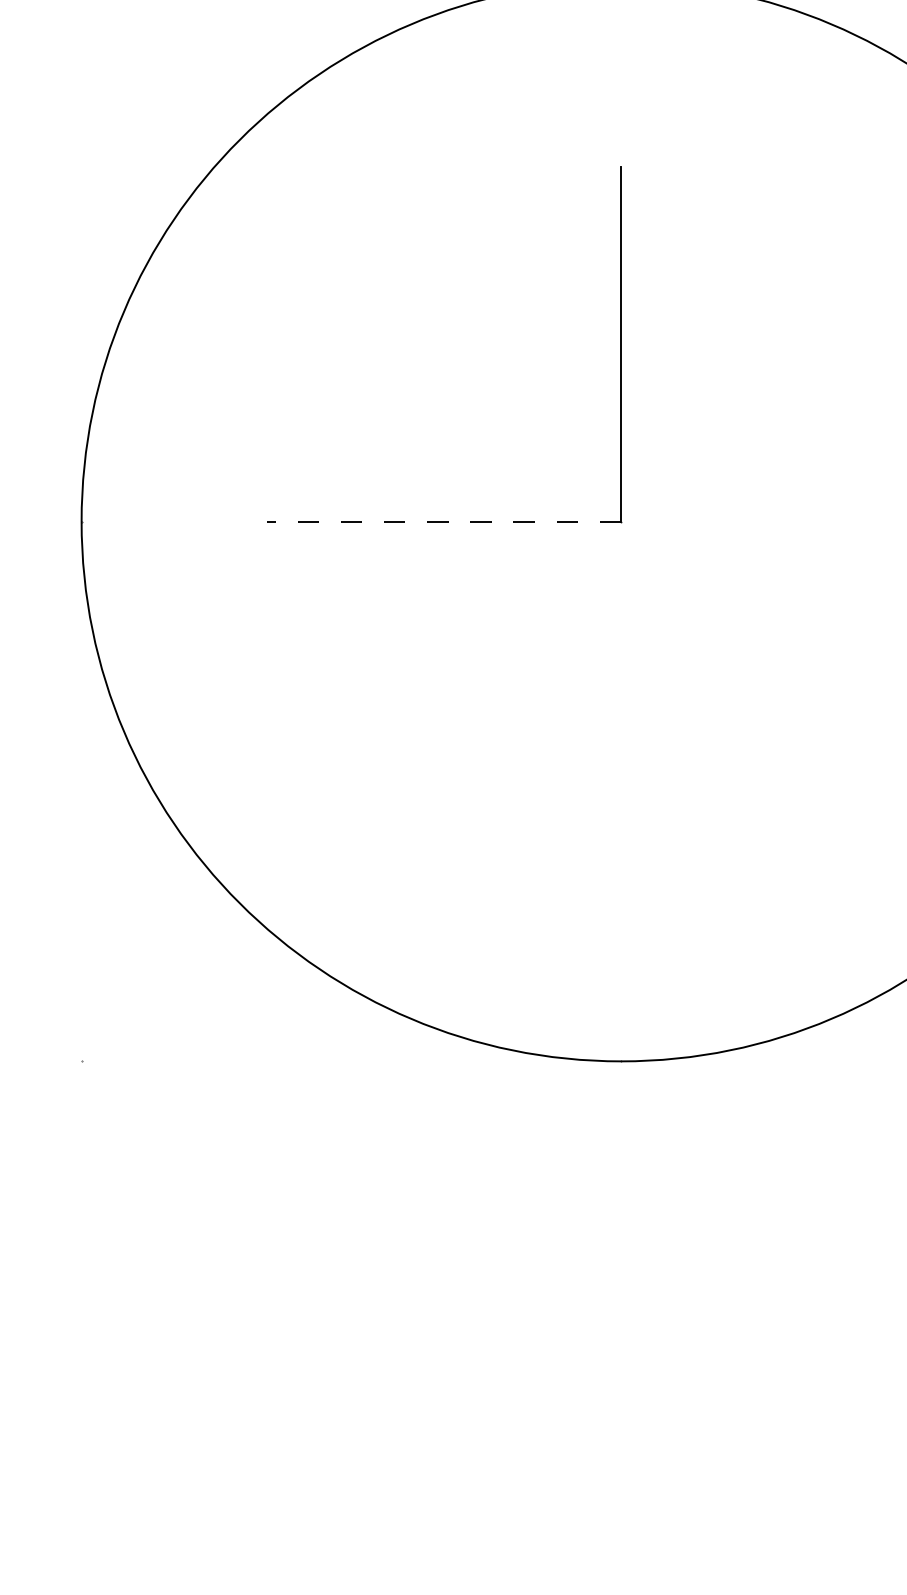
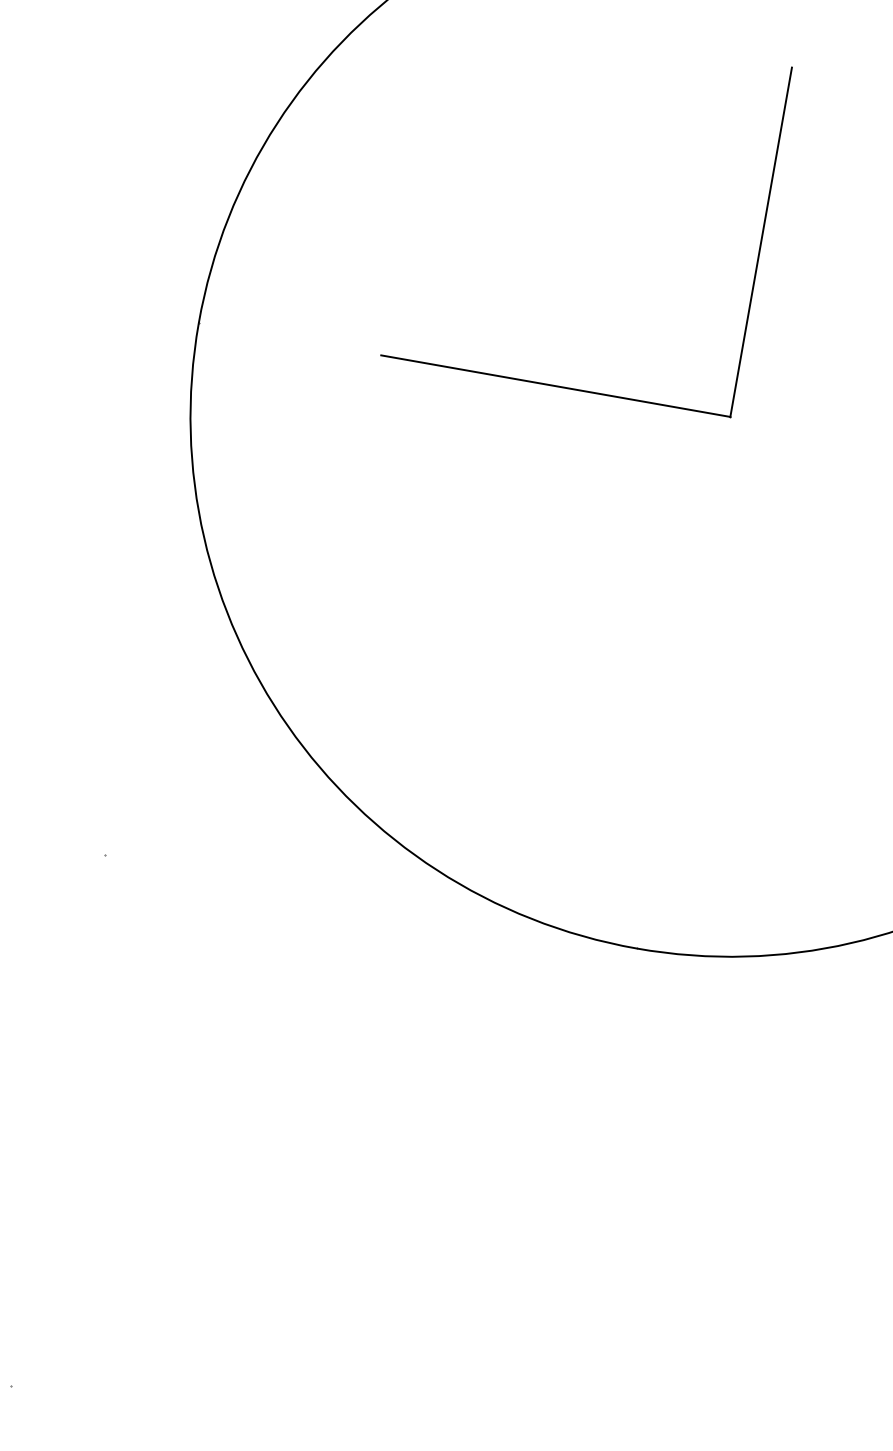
line: (443, 521) -> (555, 385), dashed -> solid

